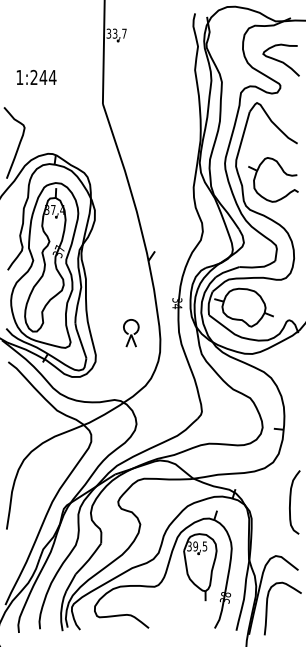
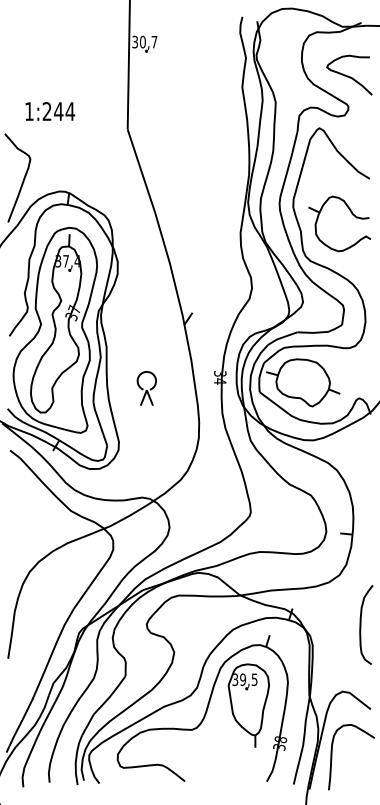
text: (114, 33) -> (142, 41), 33,7 -> 30,7
text: (36, 76) -> (50, 110), moved
part: (131, 333) -> (147, 388), moved

